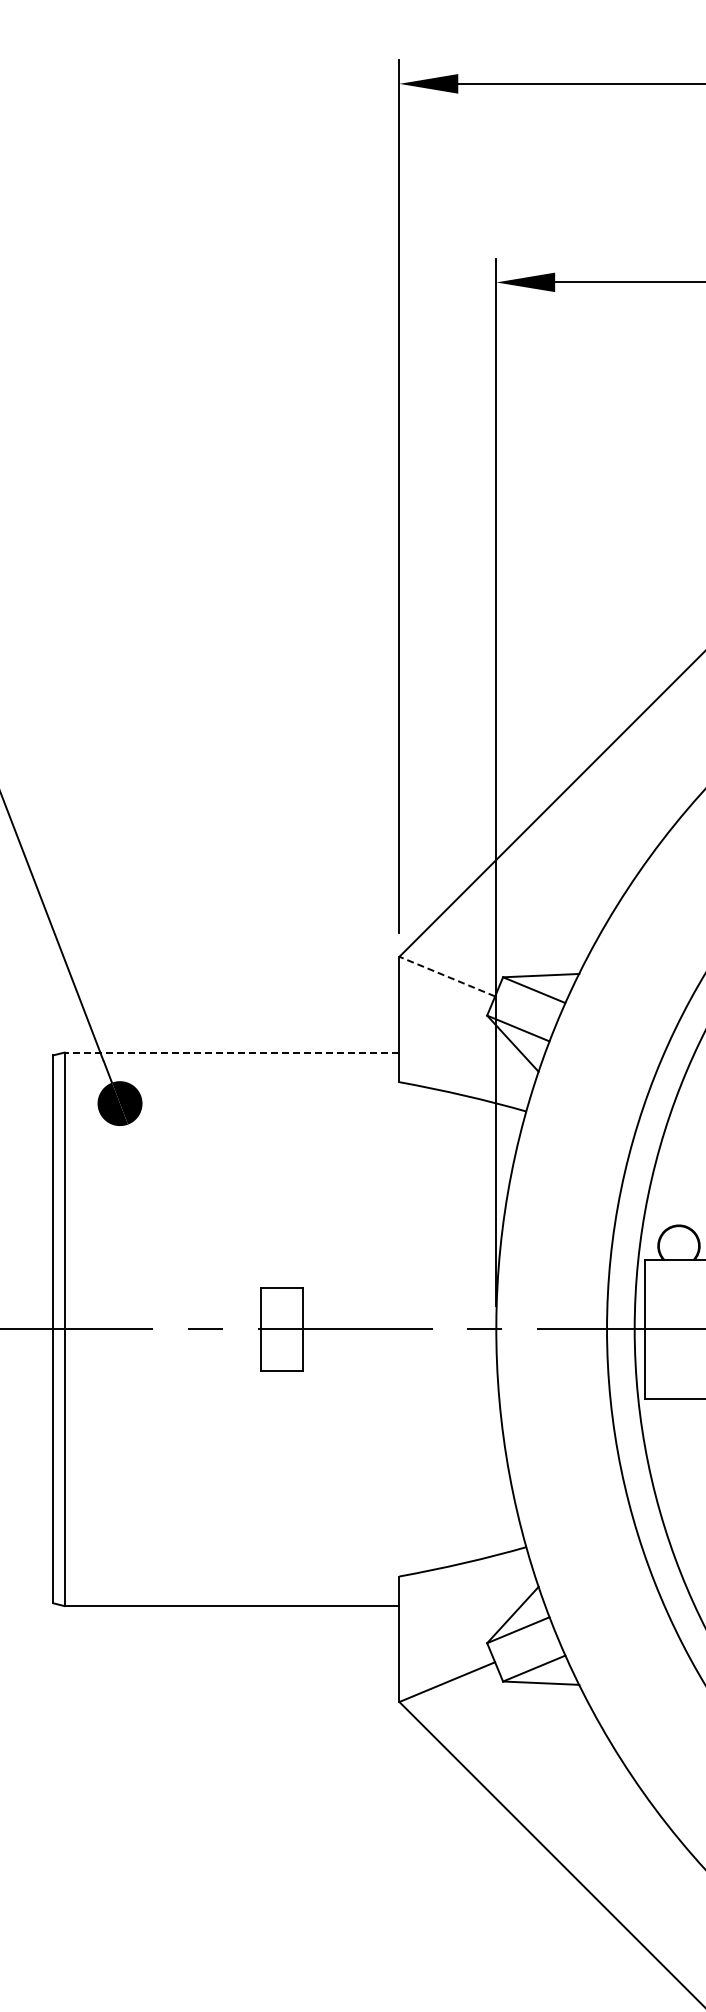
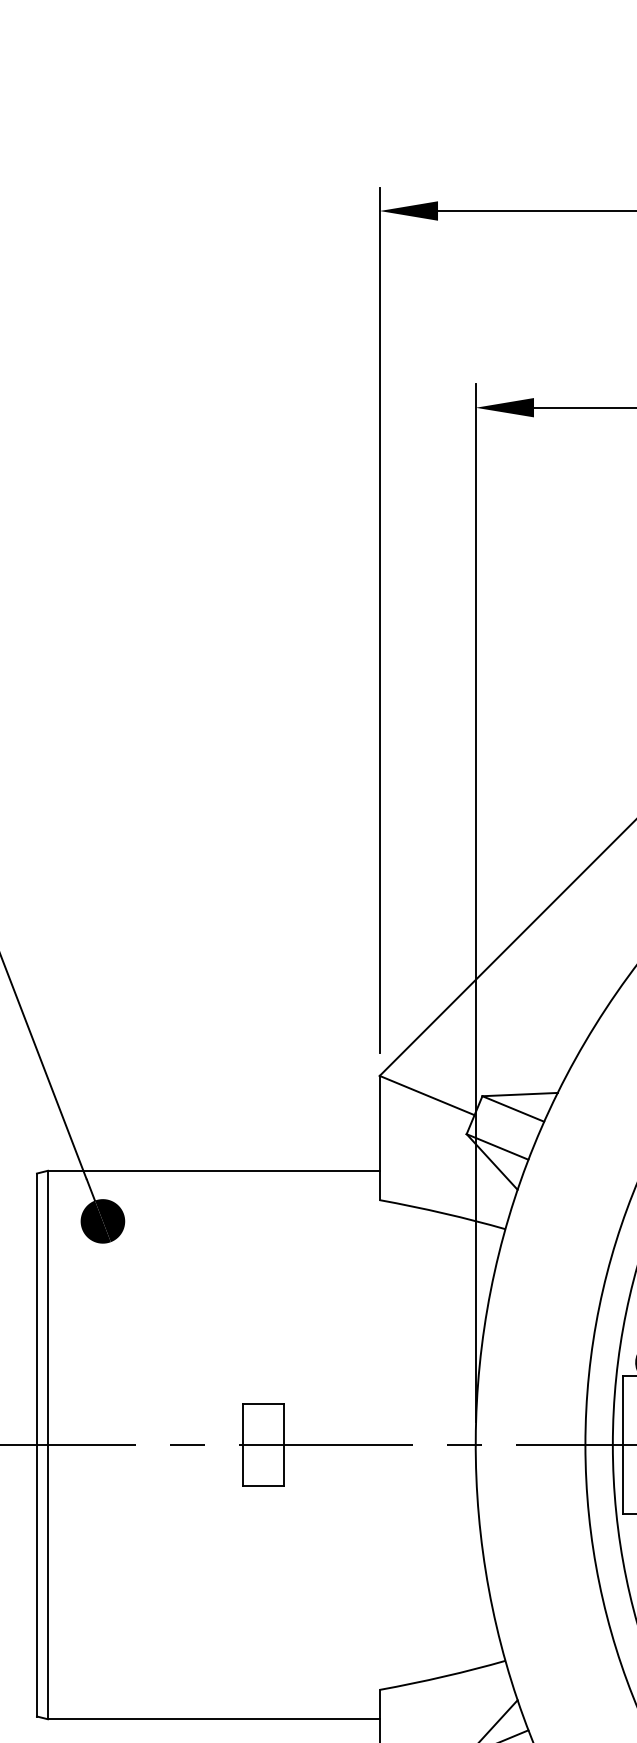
line: (447, 976) -> (427, 1095), dashed -> solid
line: (231, 1052) -> (213, 1170), dashed -> solid

